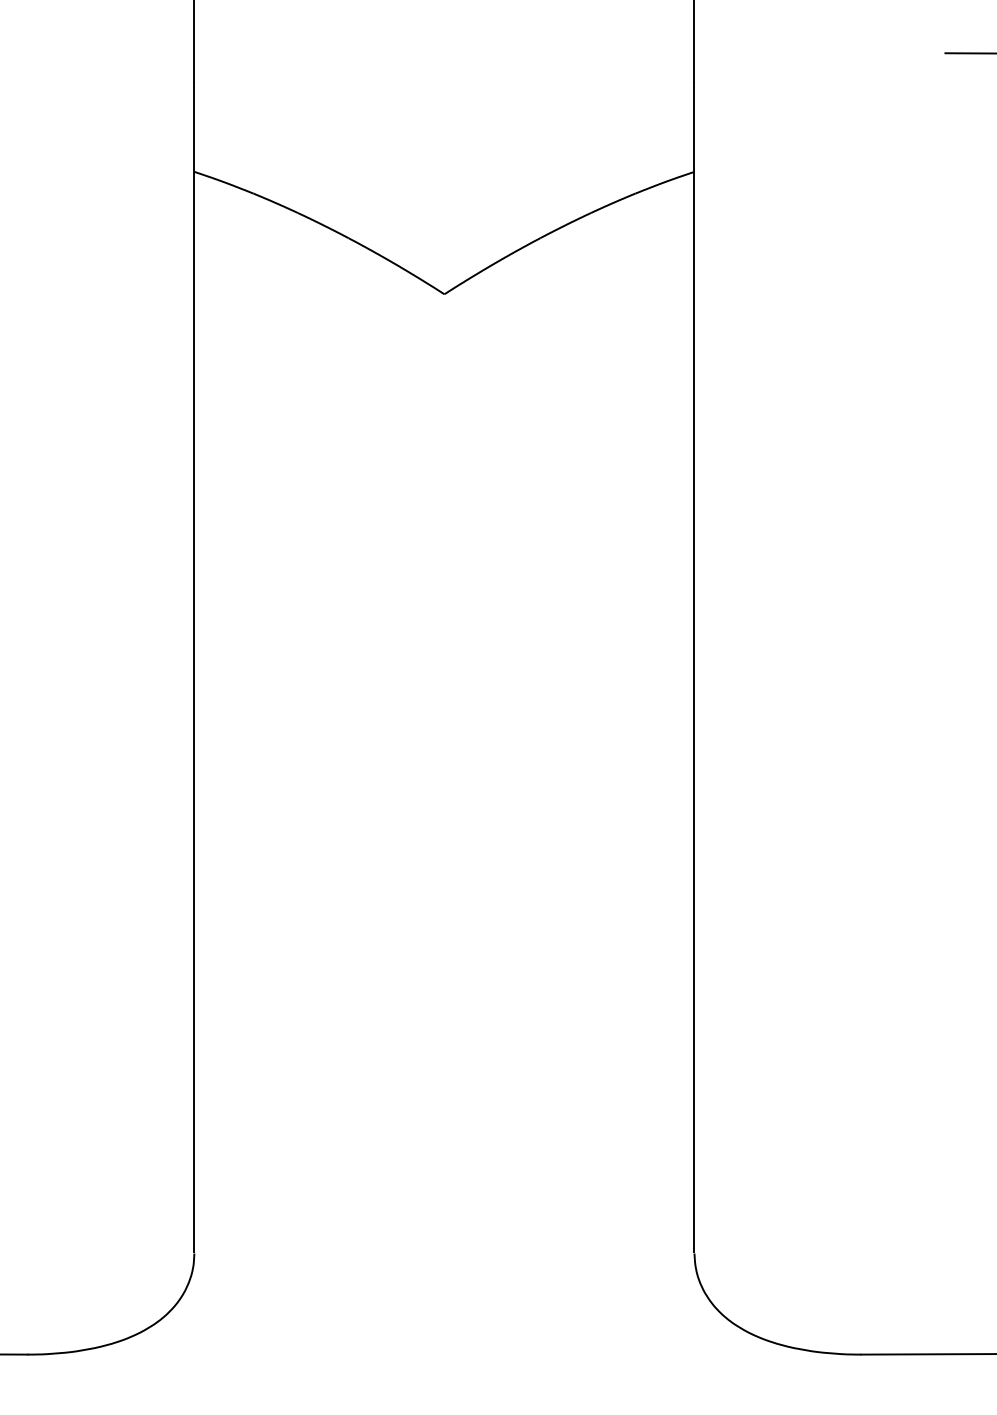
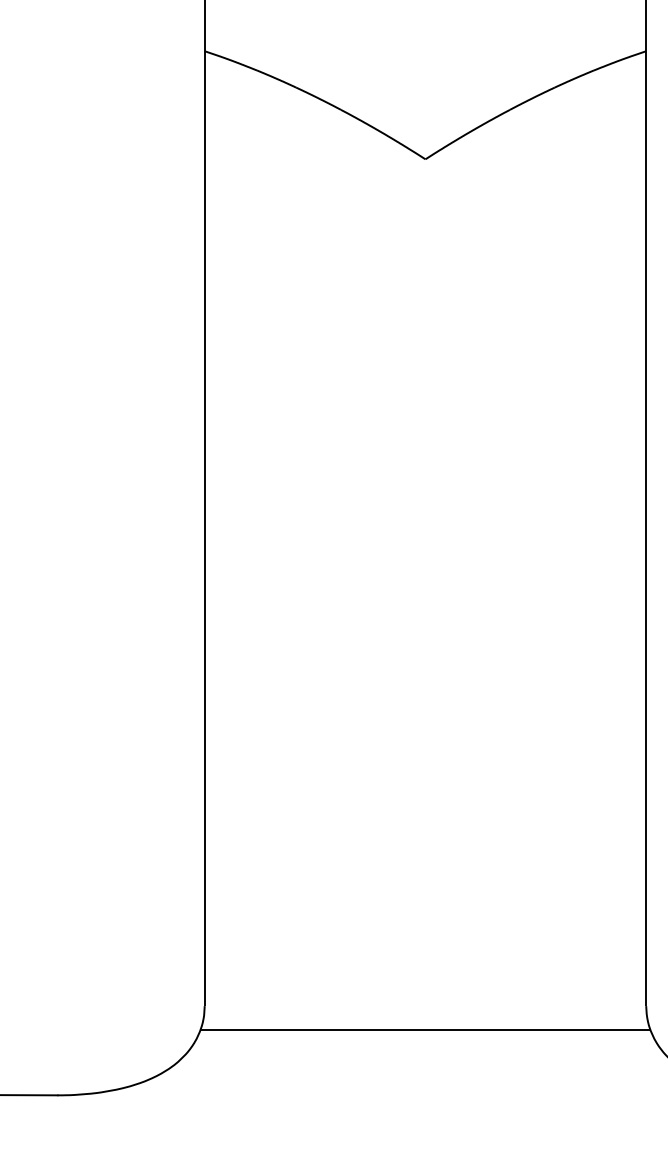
line: (444, 1280) -> (425, 1029), added

